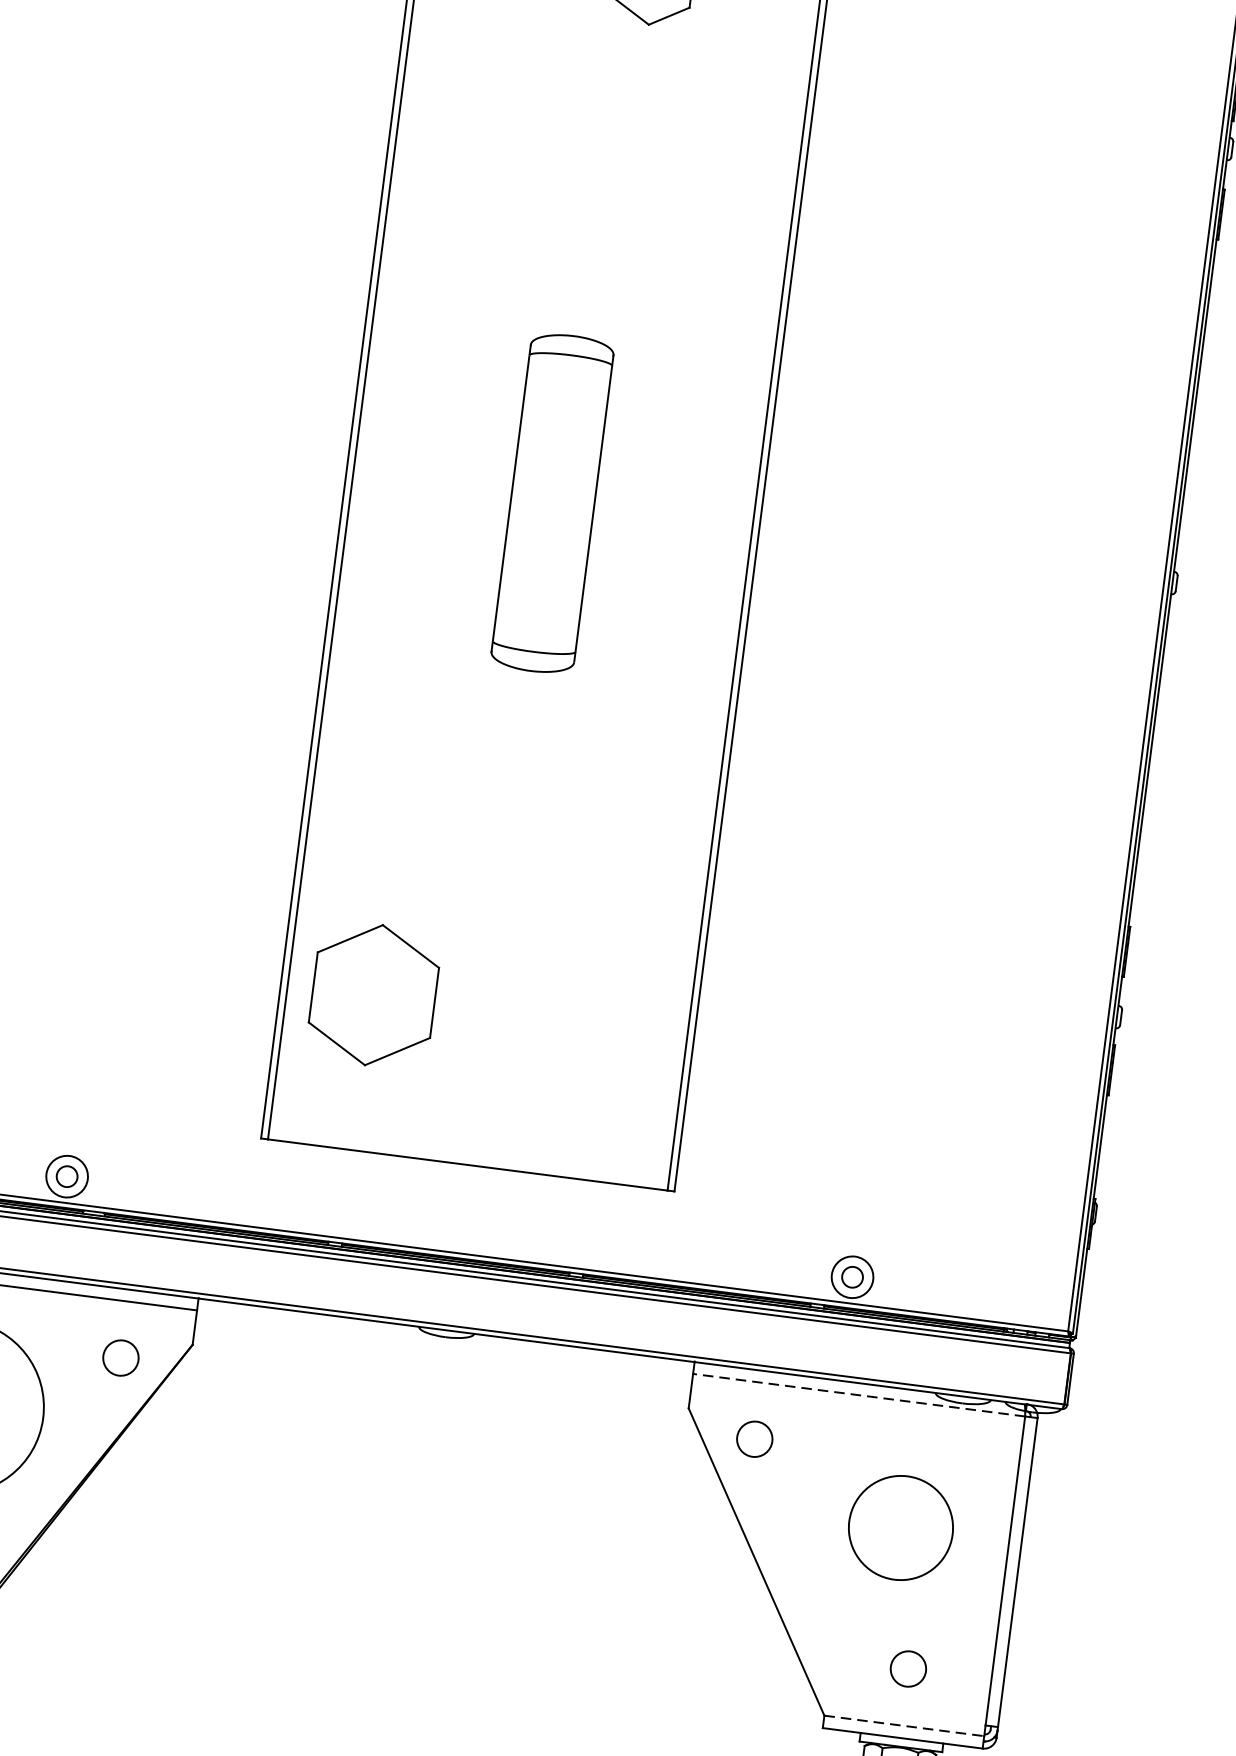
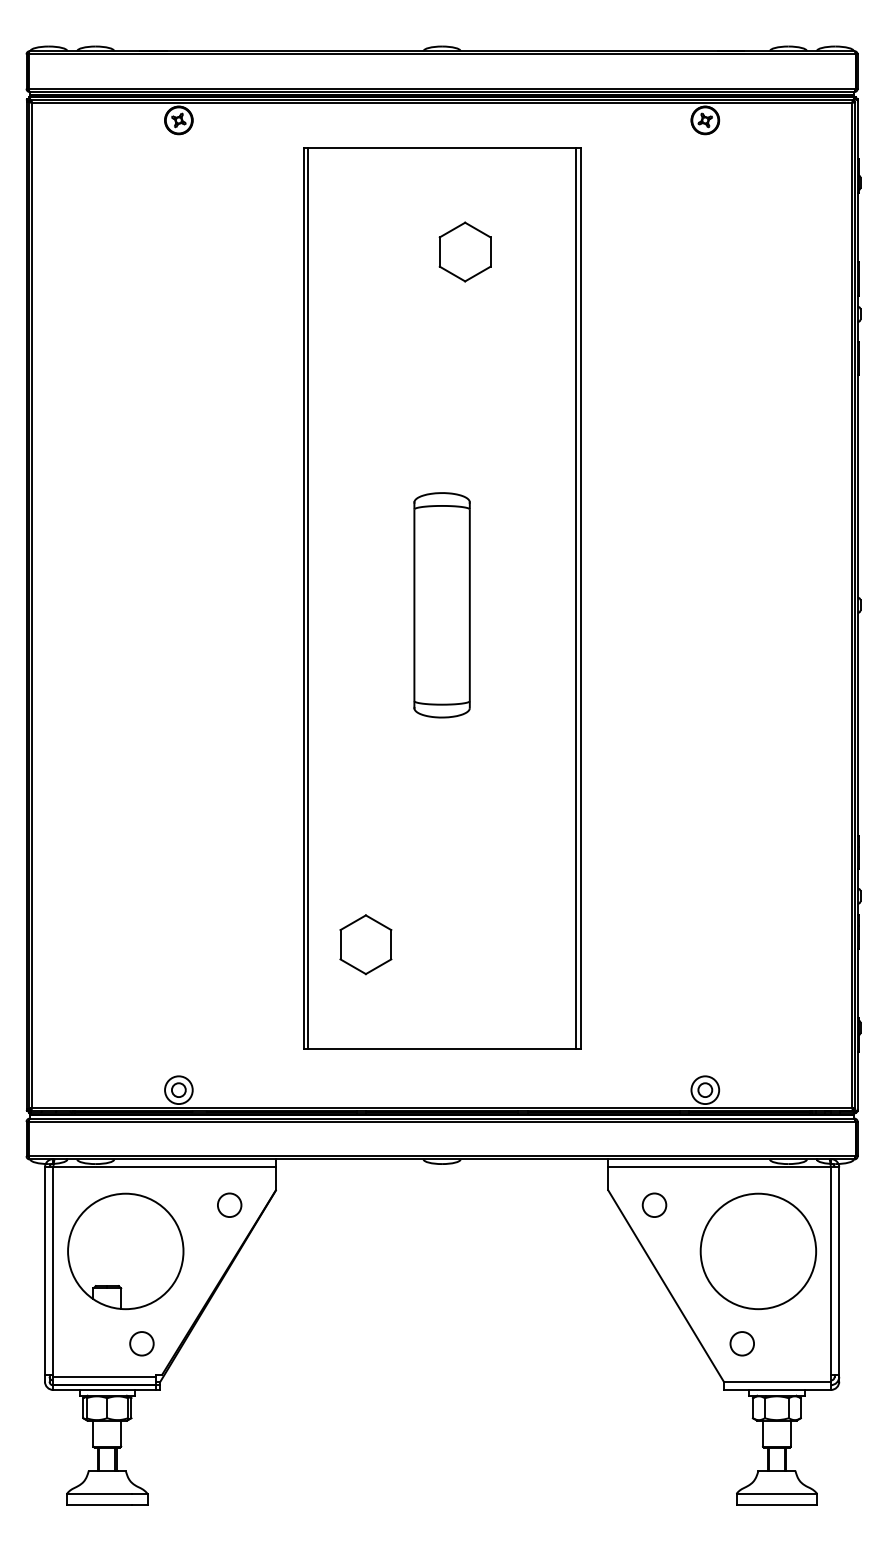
part: (373, 994) -> (365, 944), size x0.62
line: (858, 1395) -> (719, 1167), dashed -> solid
circle: (901, 1528) -> (758, 1251), size x1.67
circle: (907, 1668) -> (741, 1343), moved
line: (904, 1725) -> (777, 1381), dashed -> solid

